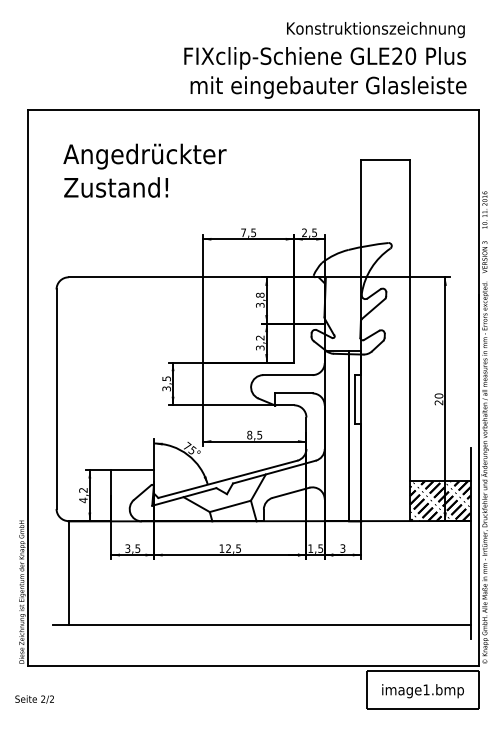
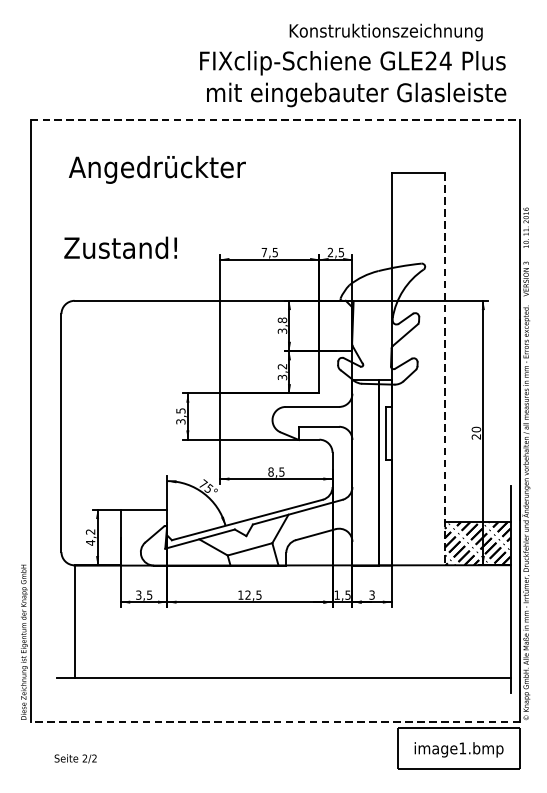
text: (375, 29) -> (385, 31), moved
text: (410, 55) -> (445, 60), GLE20 -> GLE24
line: (253, 110) -> (275, 119), solid -> dashed
text: (115, 187) -> (119, 247), moved
line: (410, 340) -> (445, 369), solid -> dashed
line: (253, 665) -> (275, 721), solid -> dashed
text: (34, 699) -> (75, 758), moved

